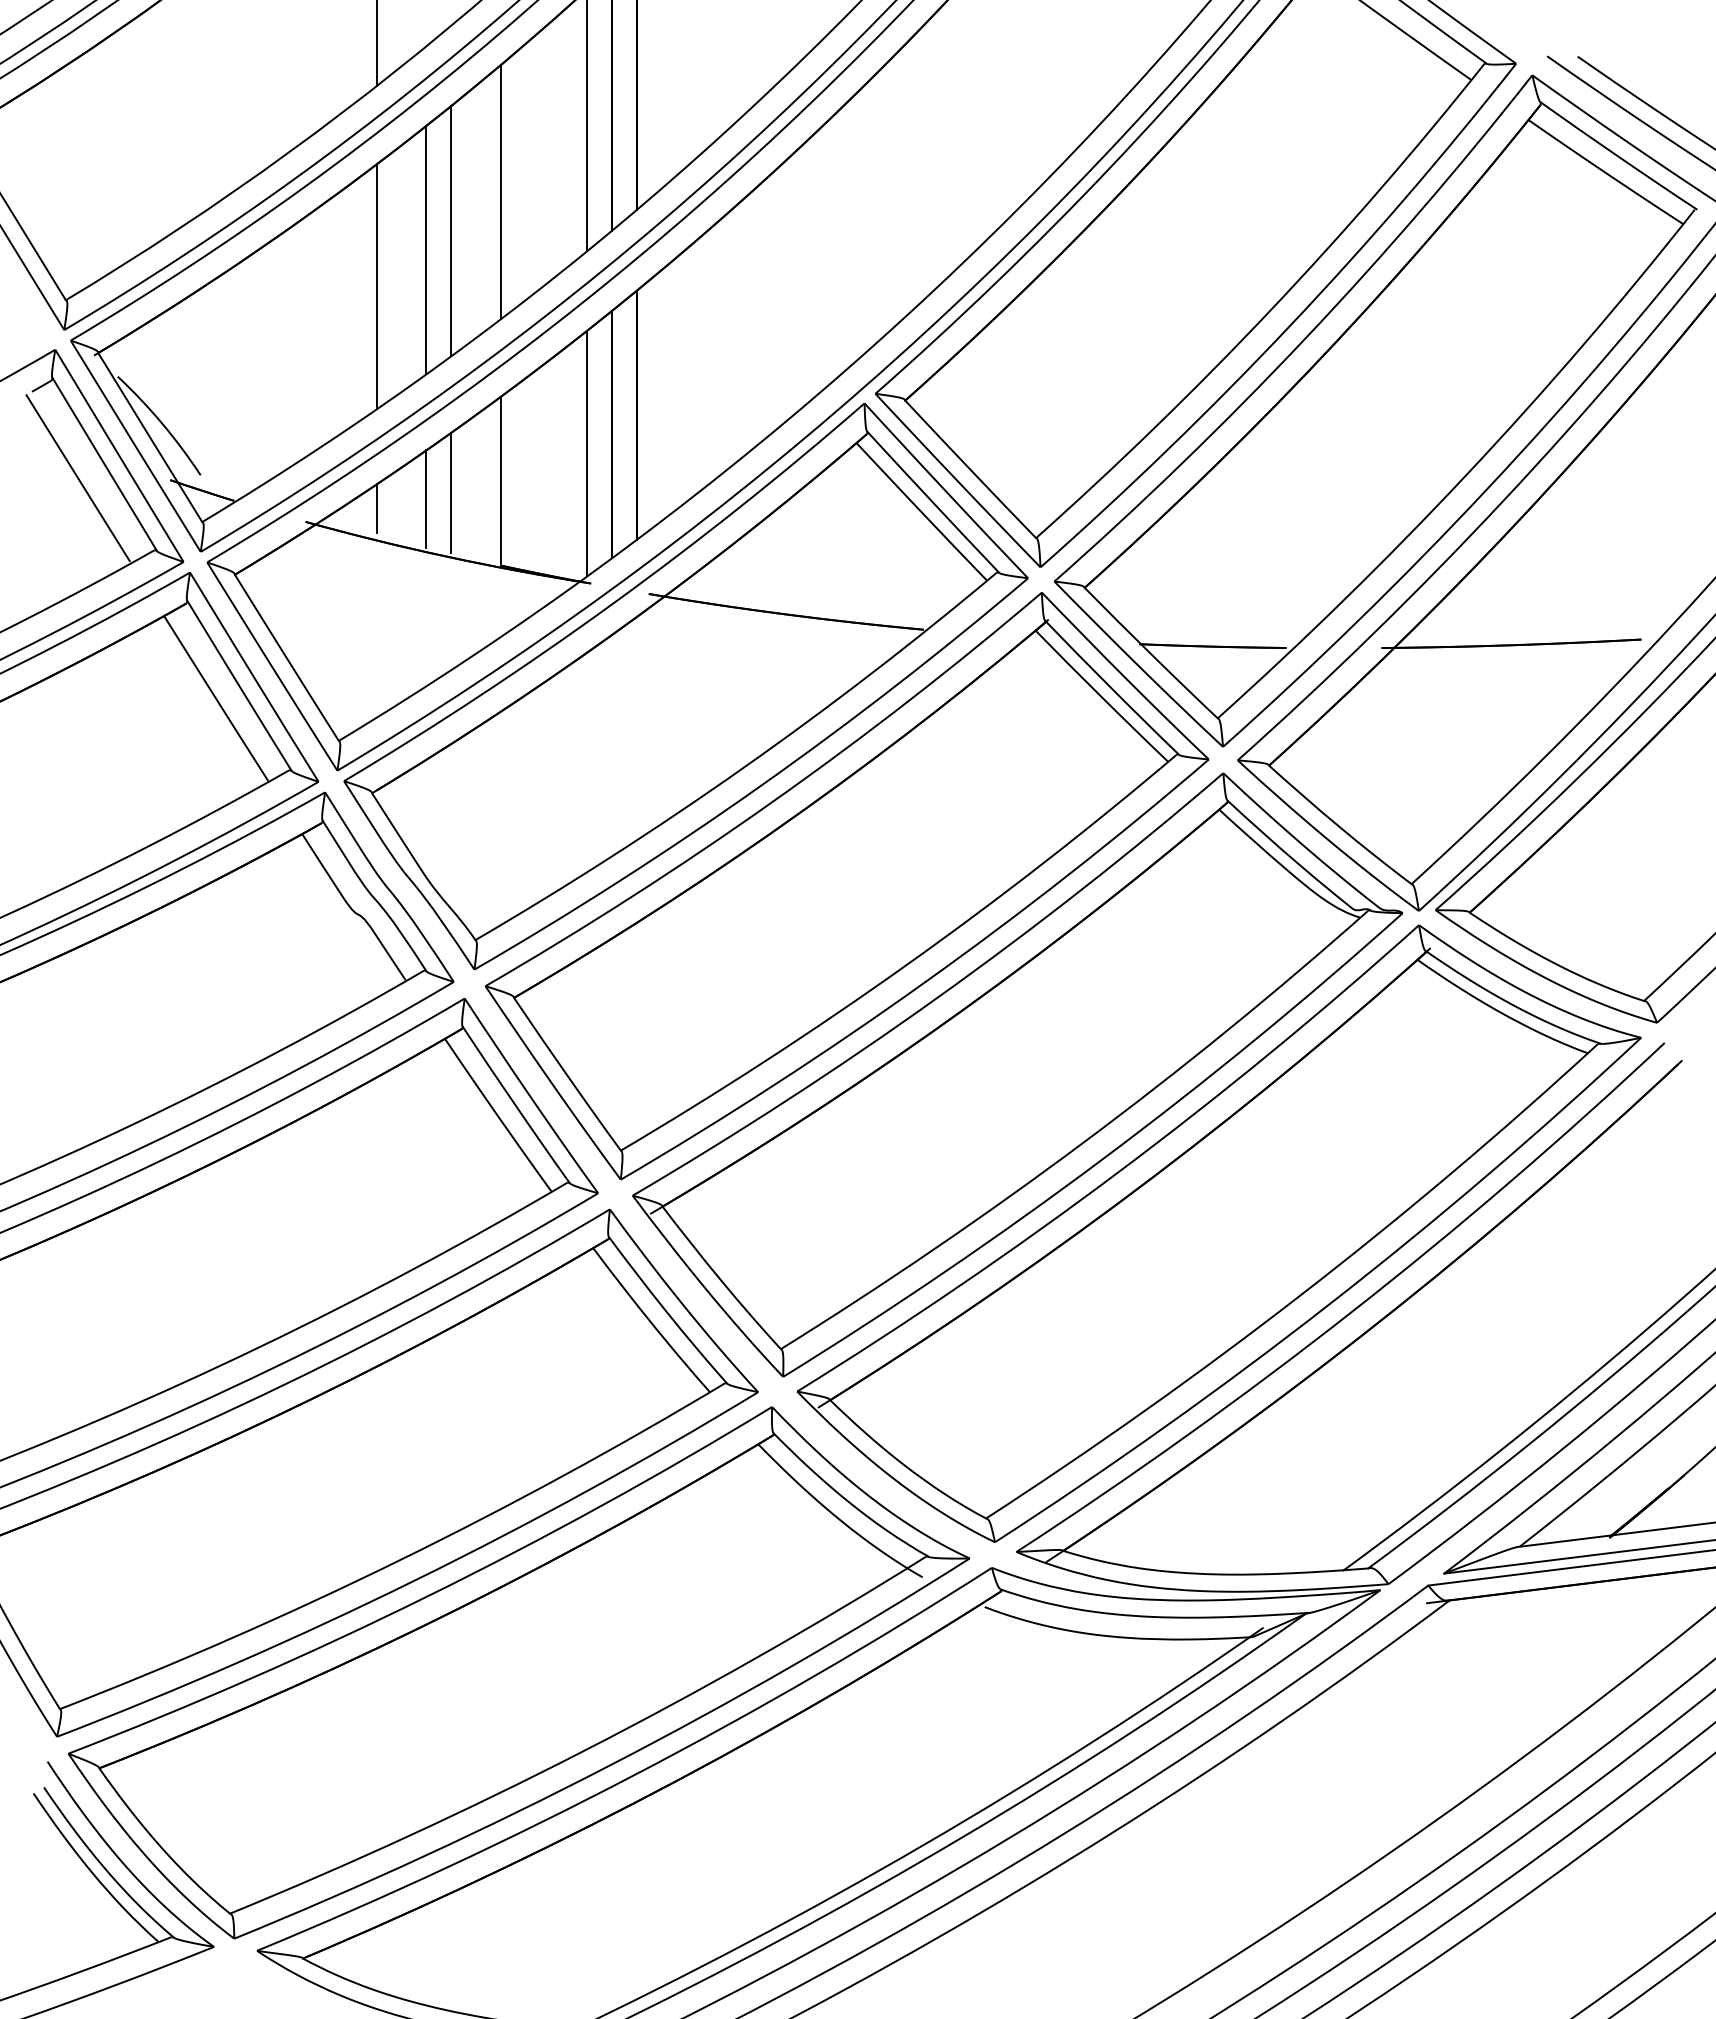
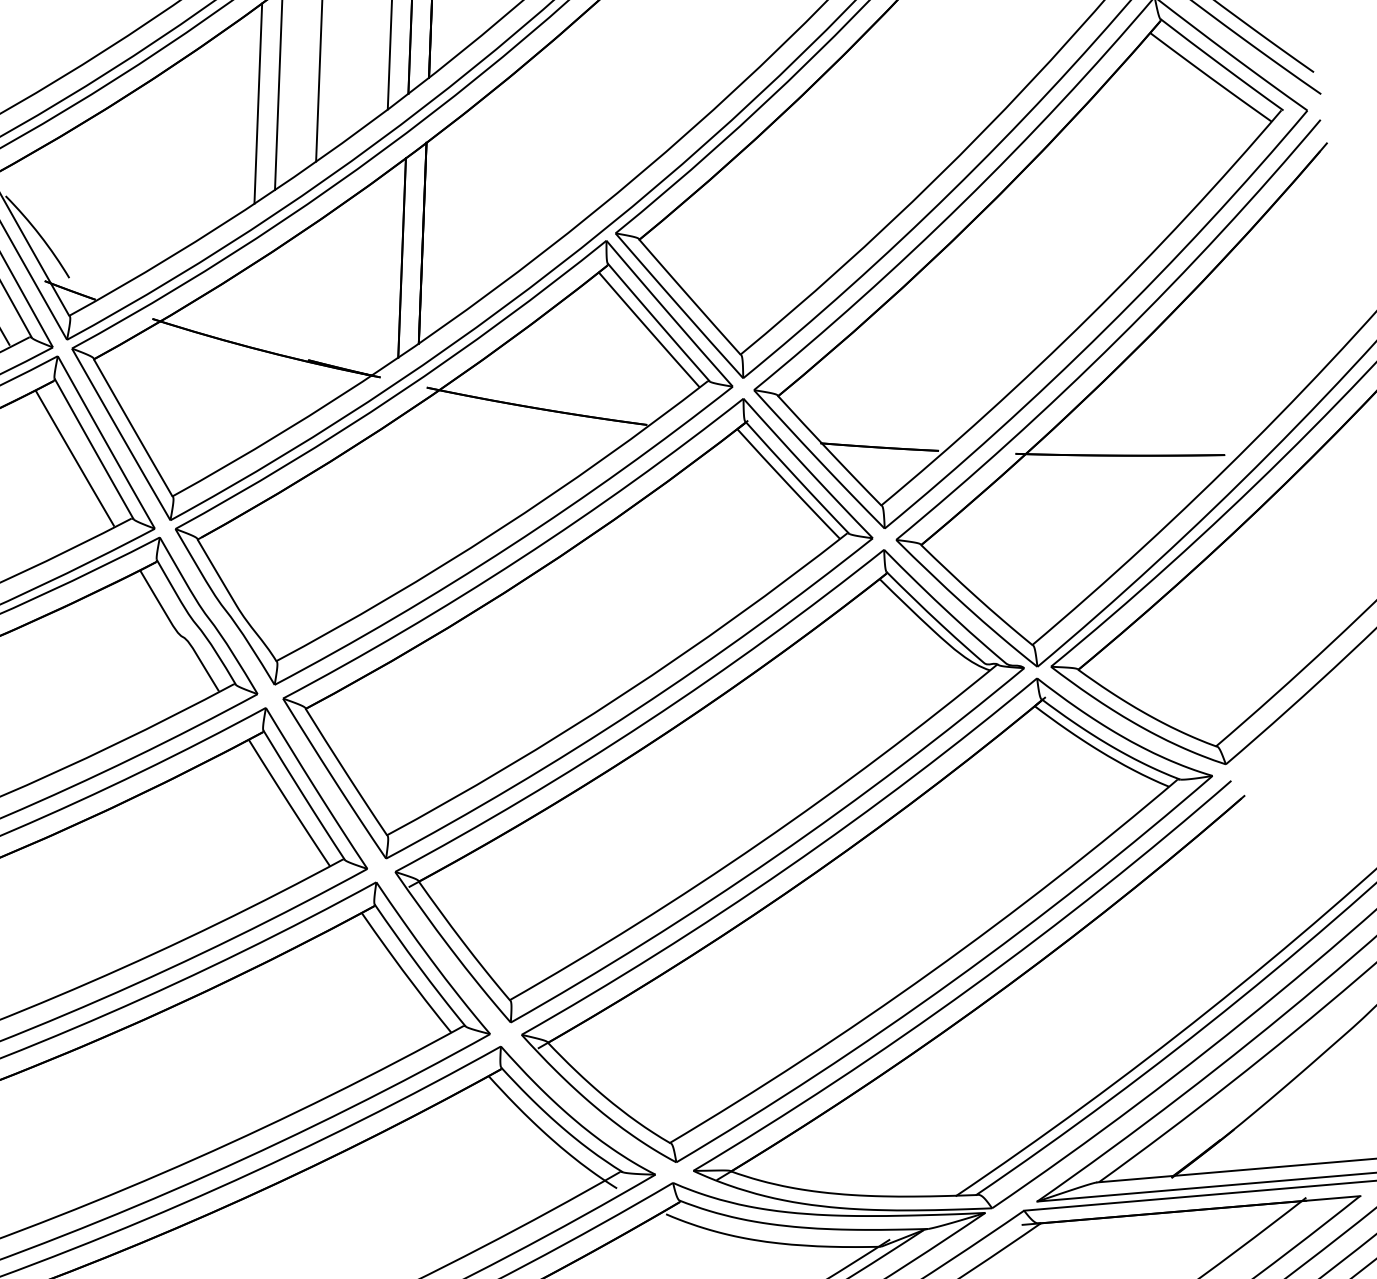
line: (376, 286) -> (216, 131), removed
line: (587, 453) -> (381, 272), removed
line: (500, 479) -> (310, 290), removed
line: (451, 492) -> (270, 299), removed
line: (426, 498) -> (250, 303), removed
line: (376, 508) -> (210, 310), removed

